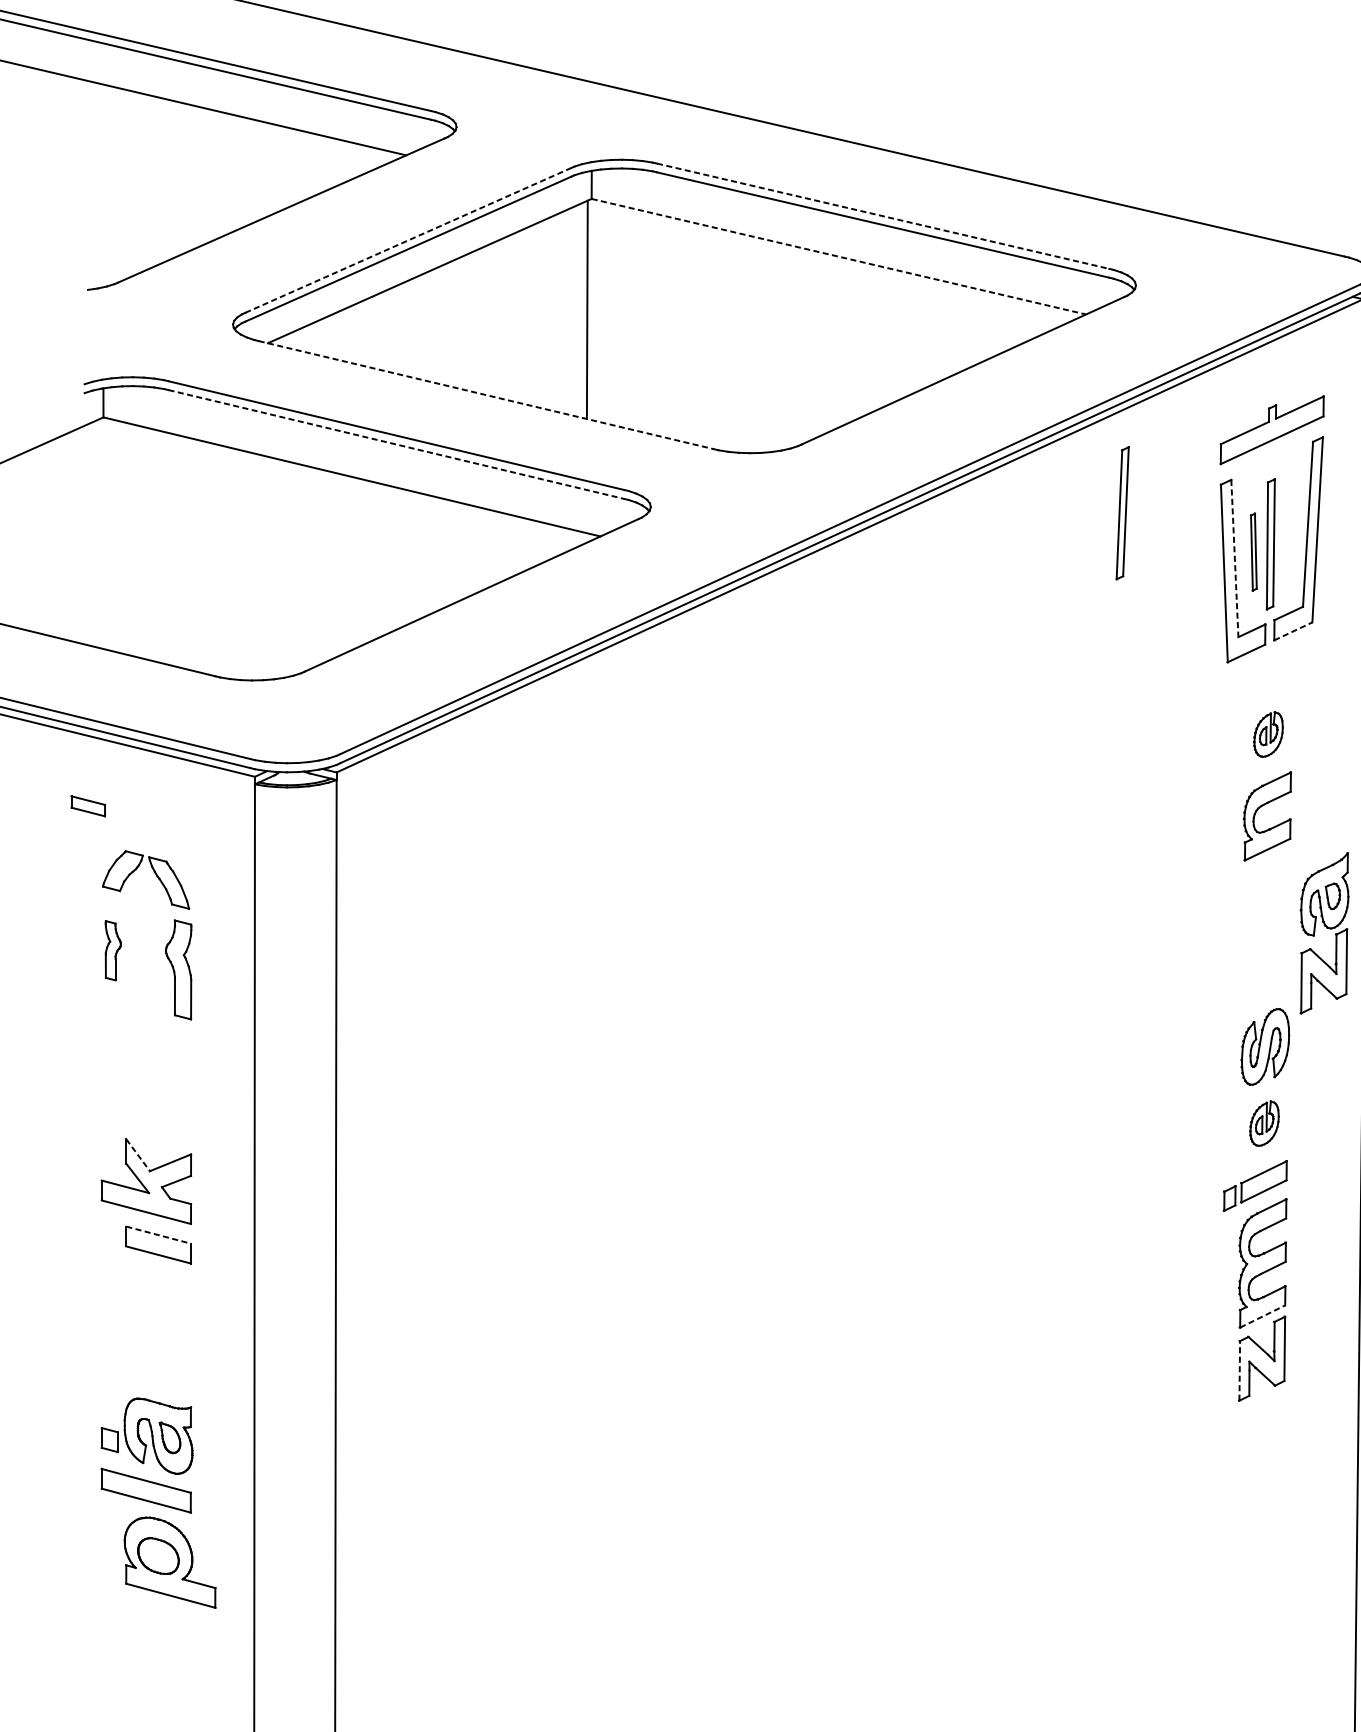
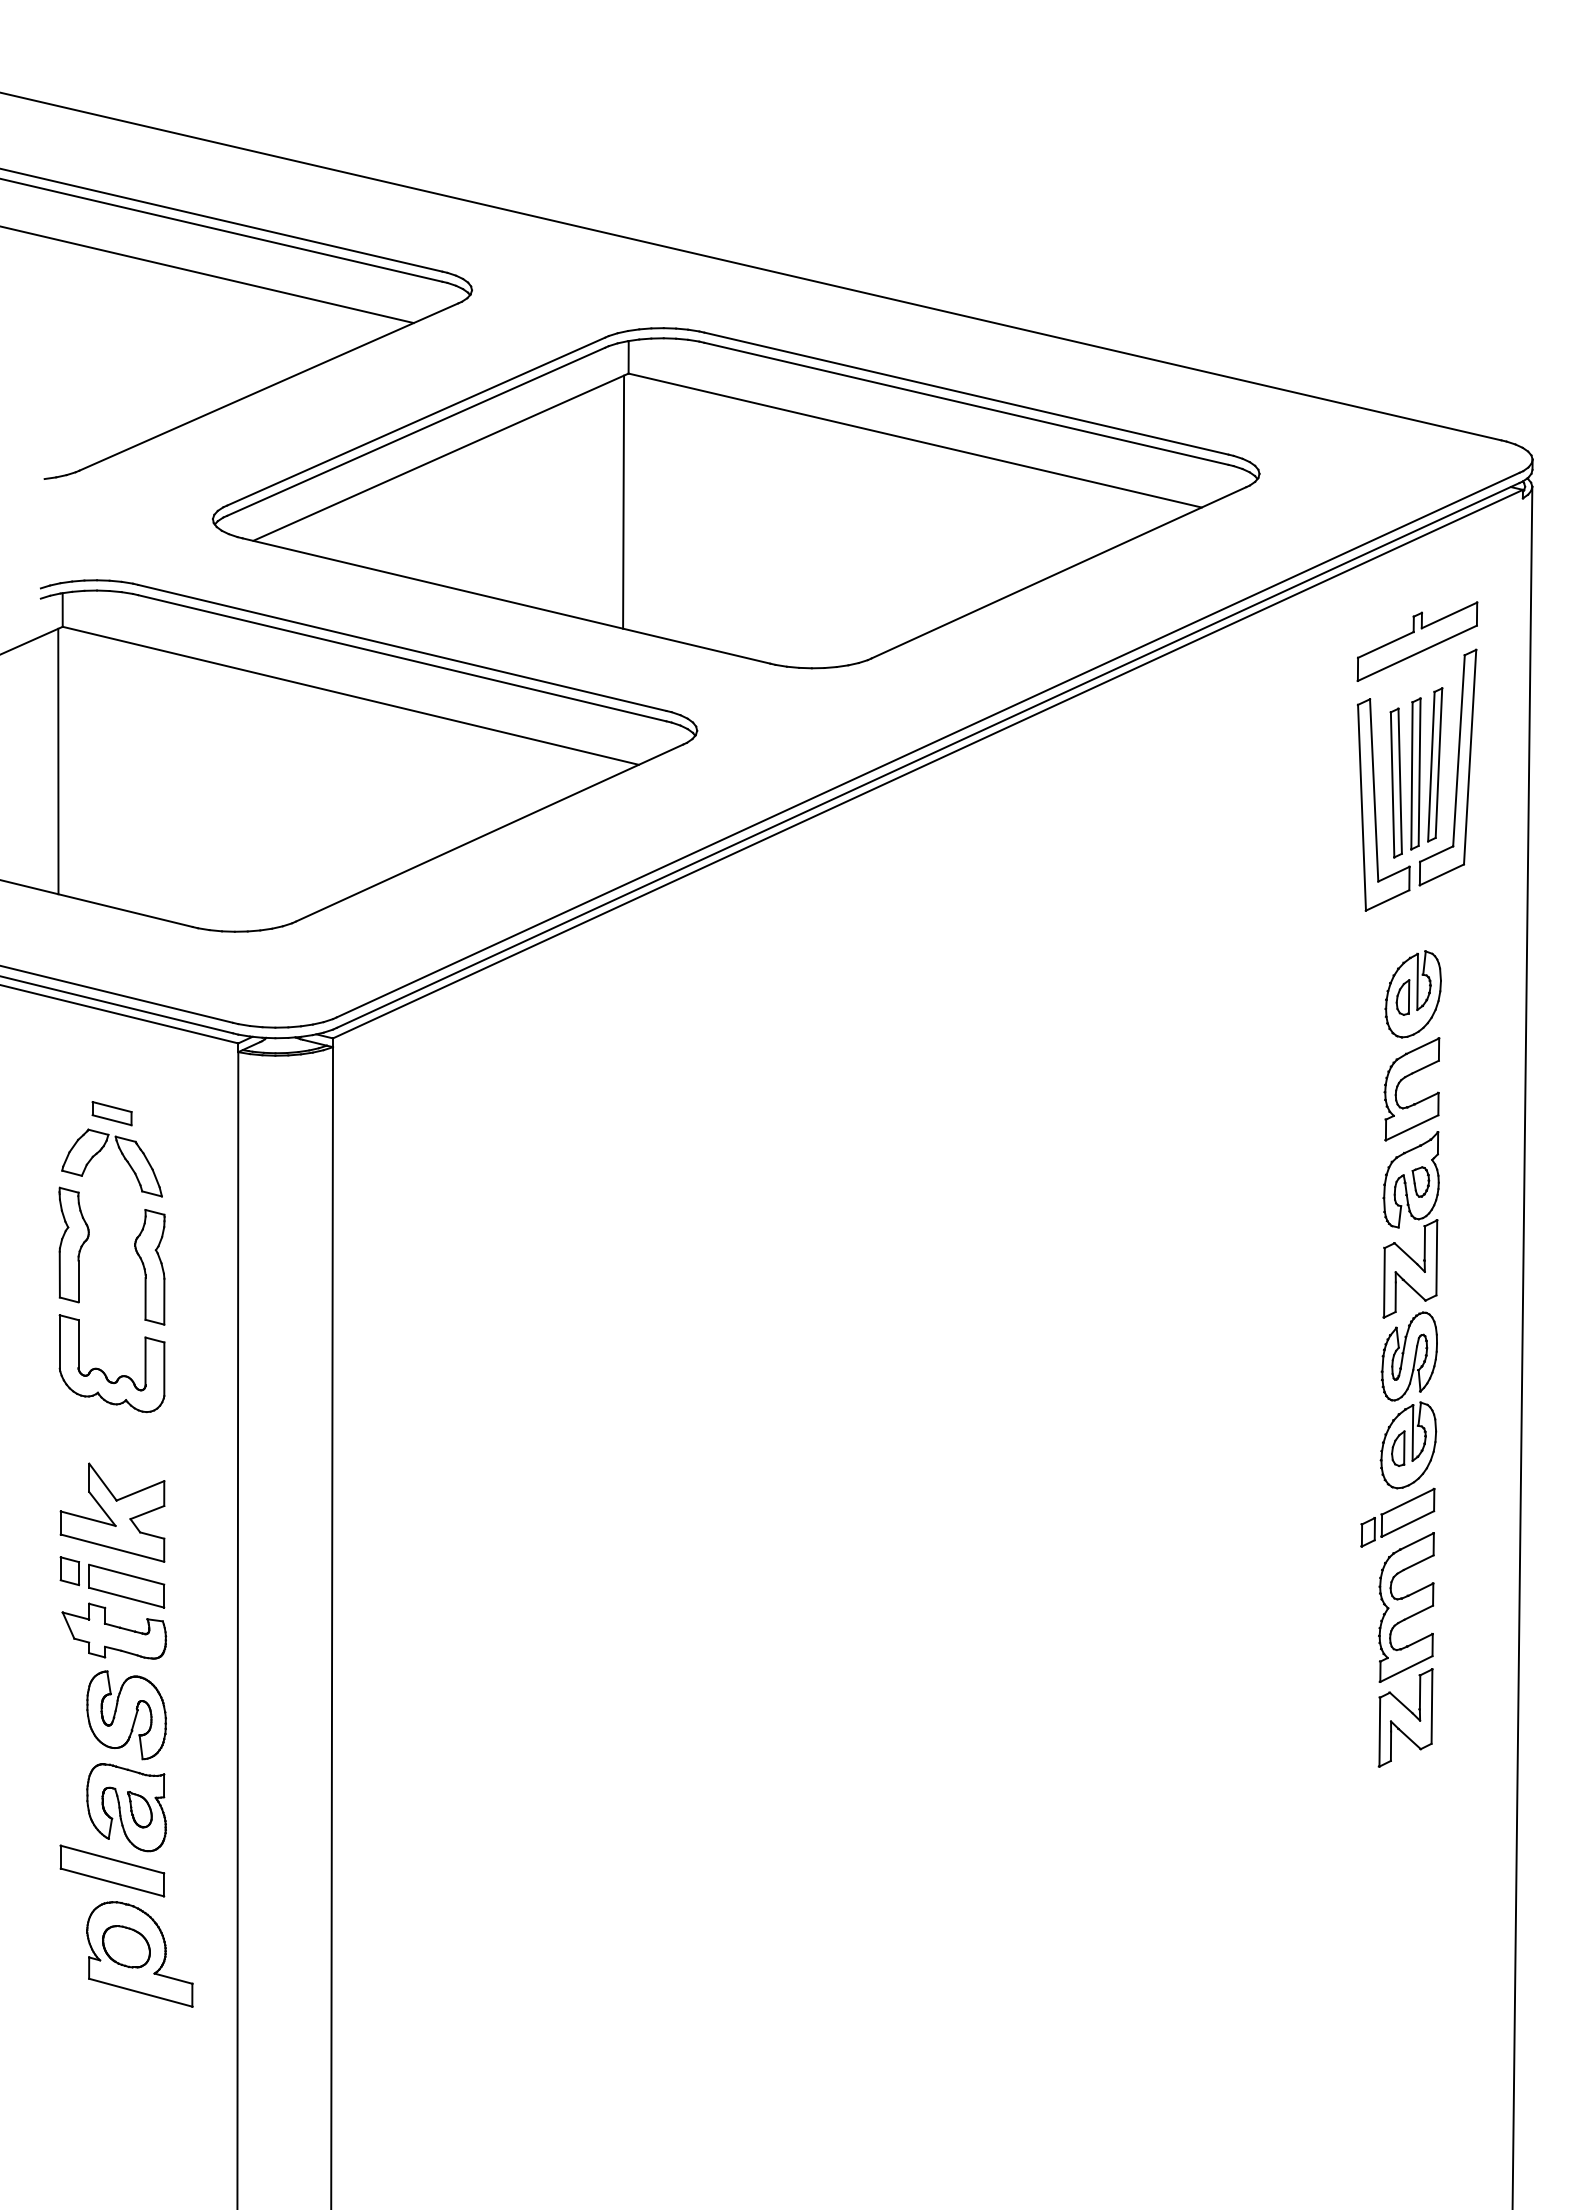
line: (884, 216) -> (967, 393), dashed -> solid
line: (408, 240) -> (416, 421), dashed -> solid
line: (839, 256) -> (915, 440), dashed -> solid
line: (486, 395) -> (506, 601), dashed -> solid
line: (396, 444) -> (402, 658), dashed -> solid
part: (1123, 512) -> (1435, 764), moved
line: (99, 533) -> (58, 761), added
part: (1253, 551) -> (1395, 782), size x1.67
line: (1235, 558) -> (1374, 790), dashed -> solid
line: (1293, 631) -> (1442, 874), dashed -> solid
part: (1267, 734) -> (1412, 994), size x1.67
part: (87, 806) -> (111, 1113), moved
part: (1327, 928) -> (1414, 1219), moved
part: (112, 950) -> (73, 1244), size x1.67
part: (138, 1059) -> (103, 1371), added
part: (1264, 1123) -> (1408, 1445), size x1.67
line: (137, 1155) -> (102, 1482), dashed -> solid
line: (158, 1234) -> (126, 1574), dashed -> solid
part: (148, 1283) -> (114, 1630), added
line: (1262, 1316) -> (1406, 1668), dashed -> solid
part: (158, 1356) -> (126, 1715), added
line: (1239, 1371) -> (1379, 1732), dashed -> solid
part: (109, 1440) -> (69, 1571), moved

